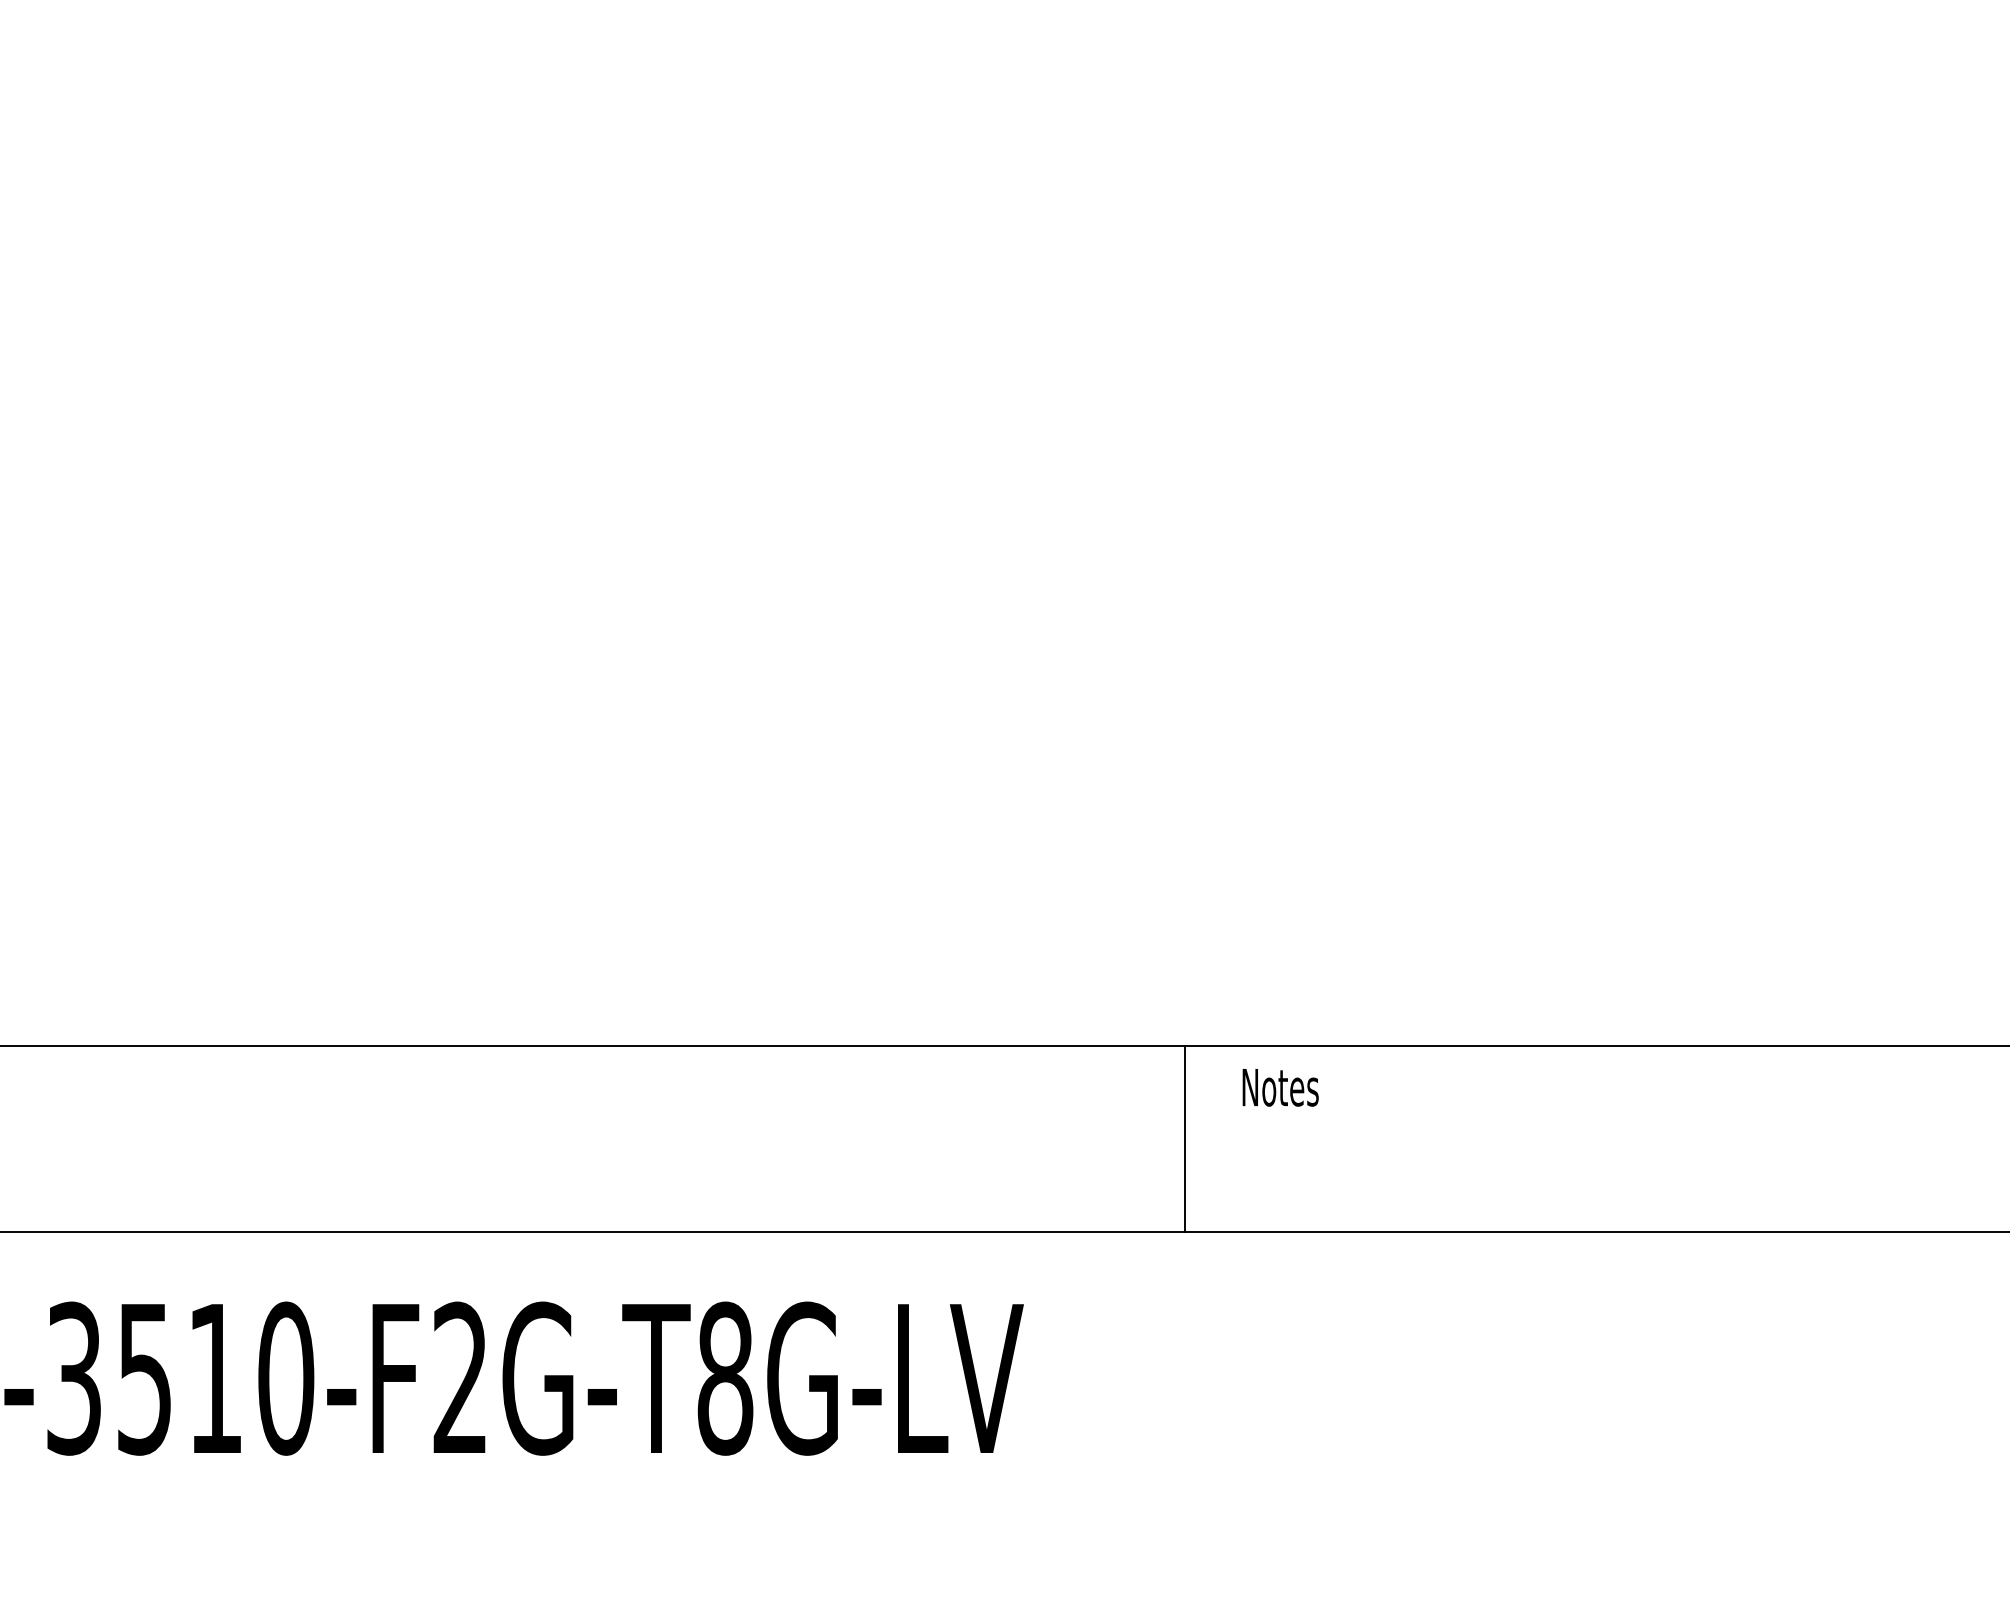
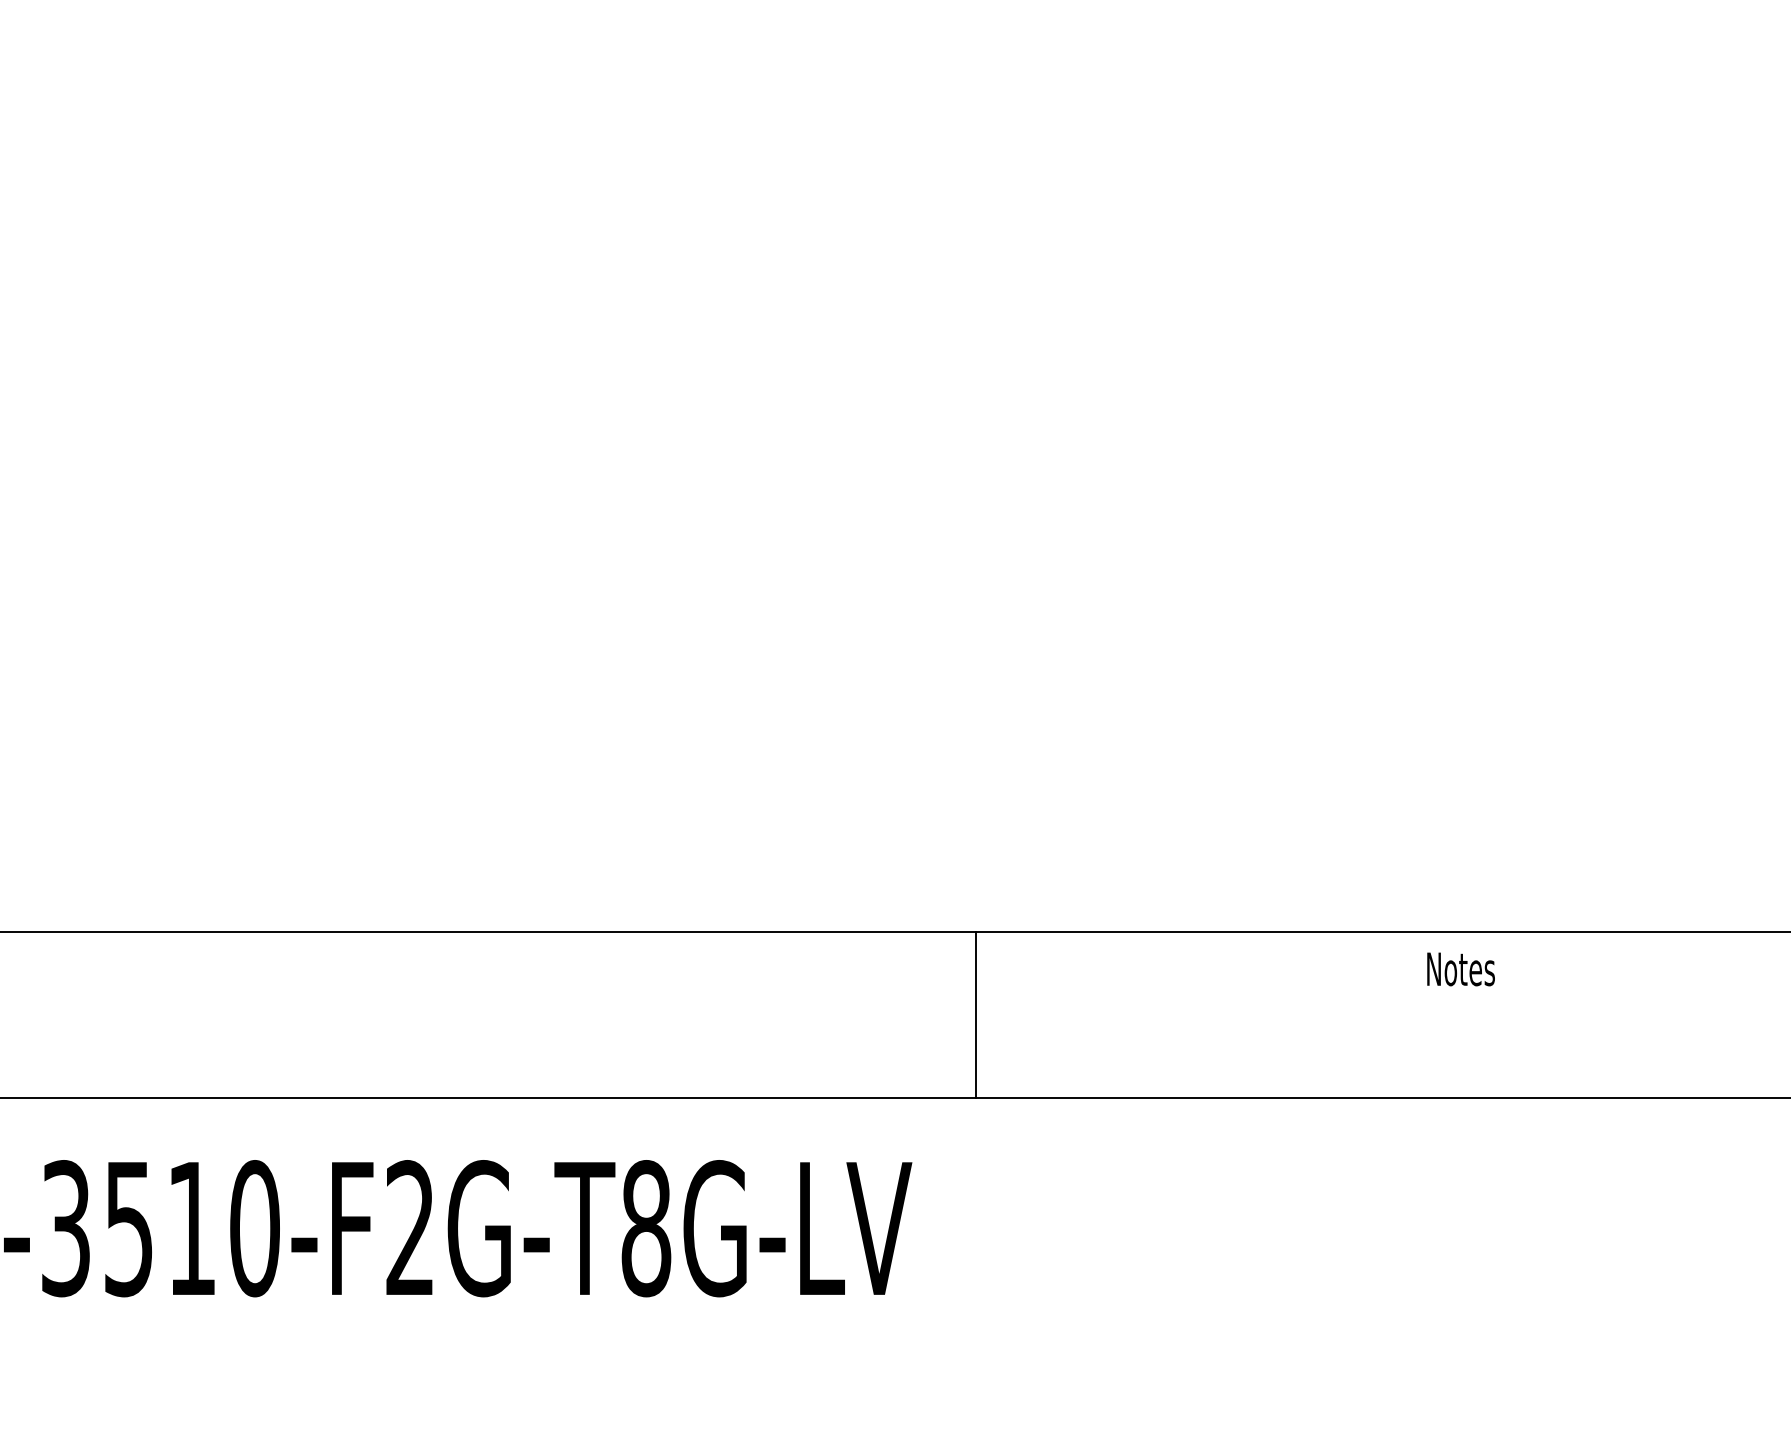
text: (1280, 1087) -> (1460, 969), moved
line: (1184, 1138) -> (975, 1014), moved

